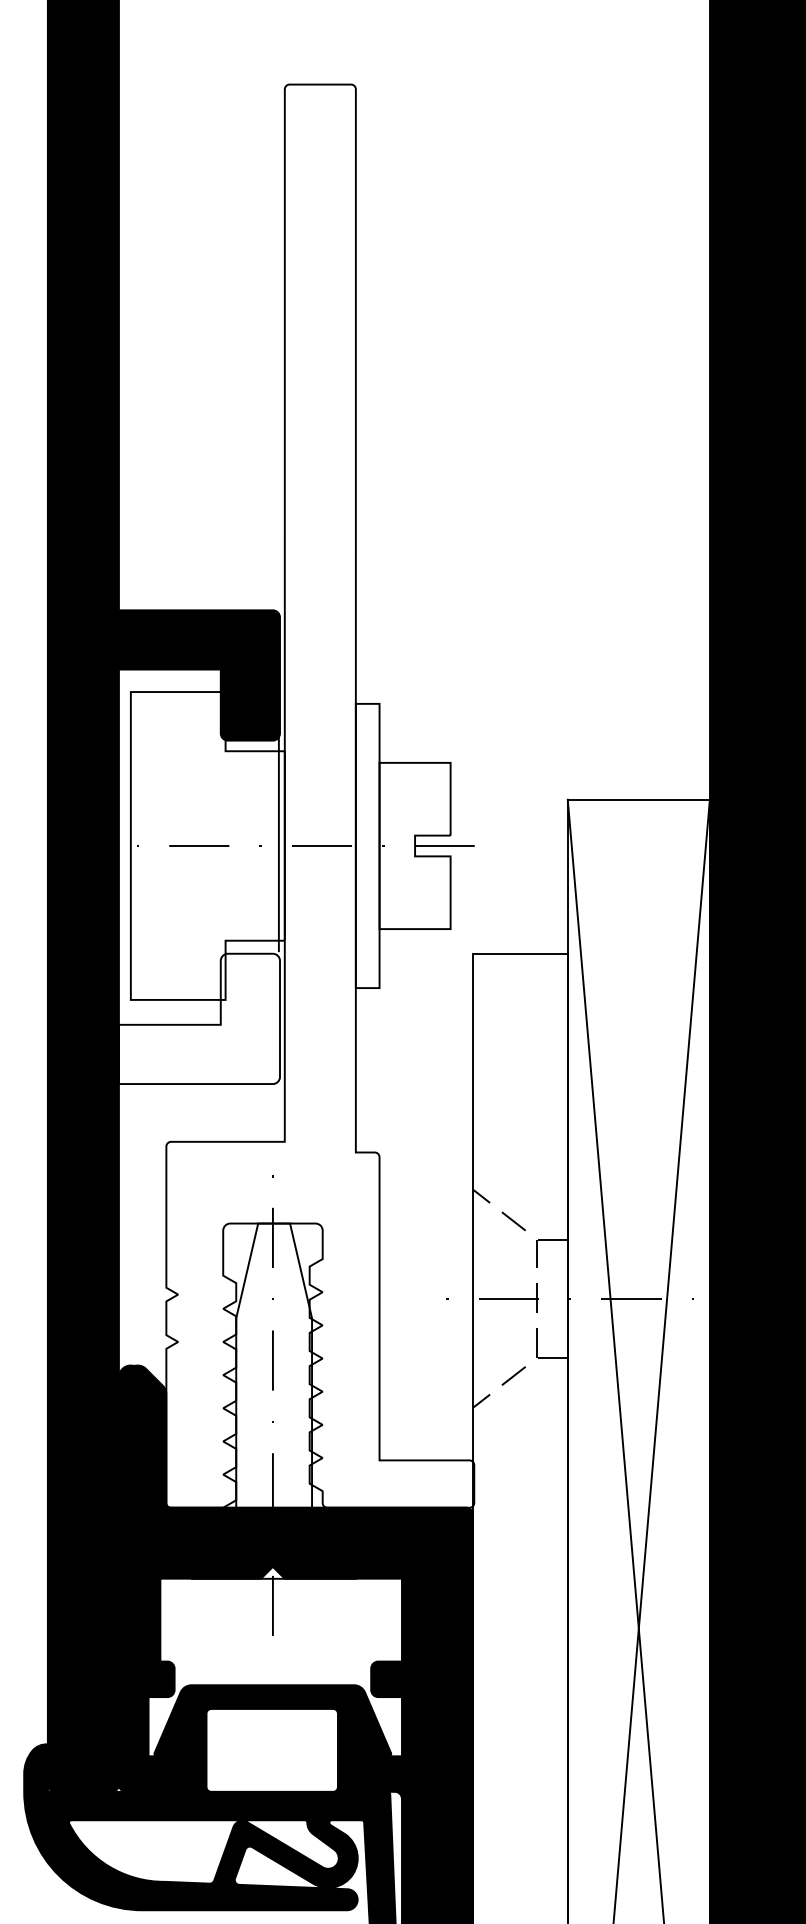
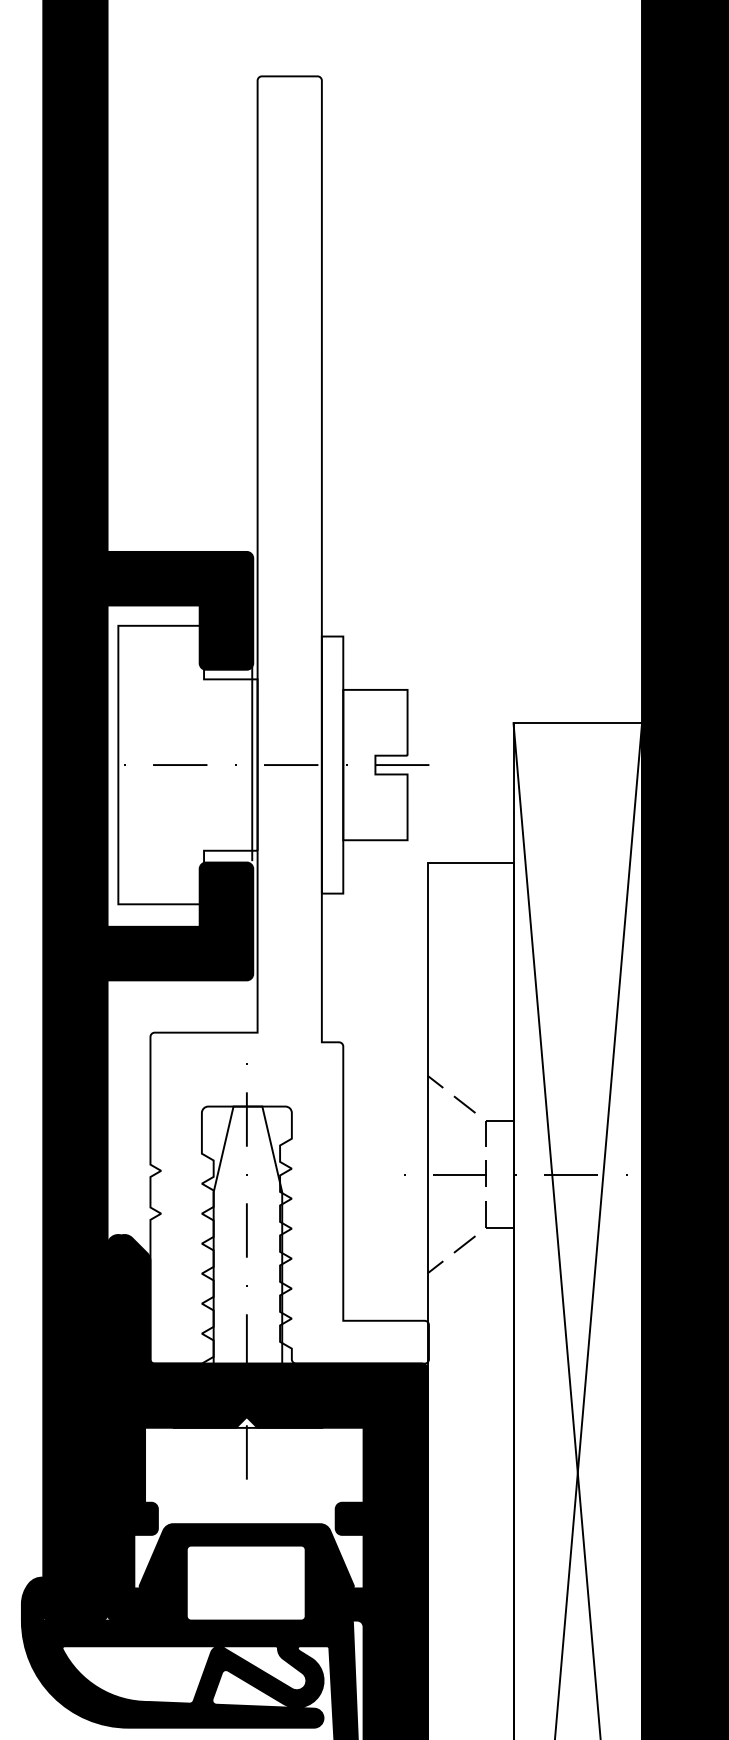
fill: (199, 1018) -> (180, 921), added

